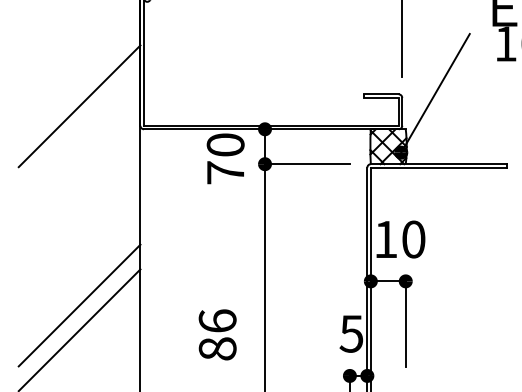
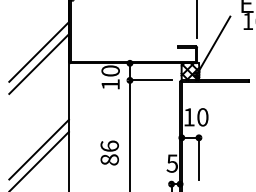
line: (78, 129) -> (38, 63), added
text: (225, 172) -> (110, 84), 70 -> 10
text: (217, 333) -> (109, 152), moved

